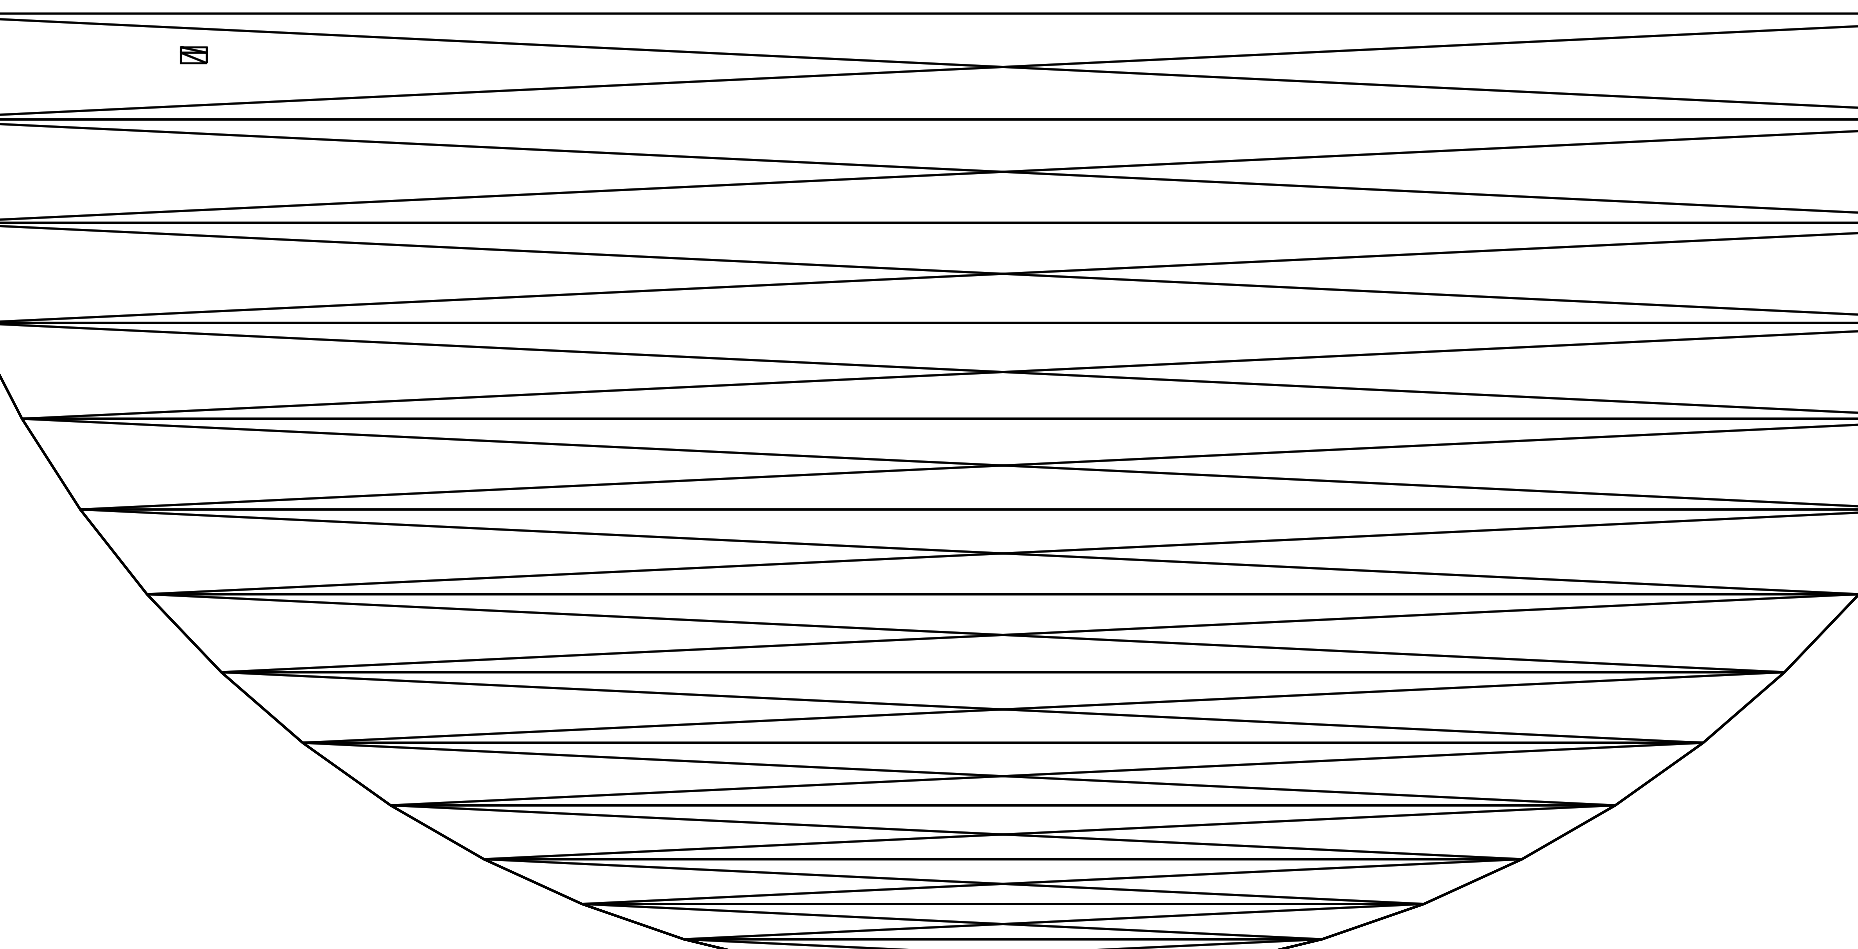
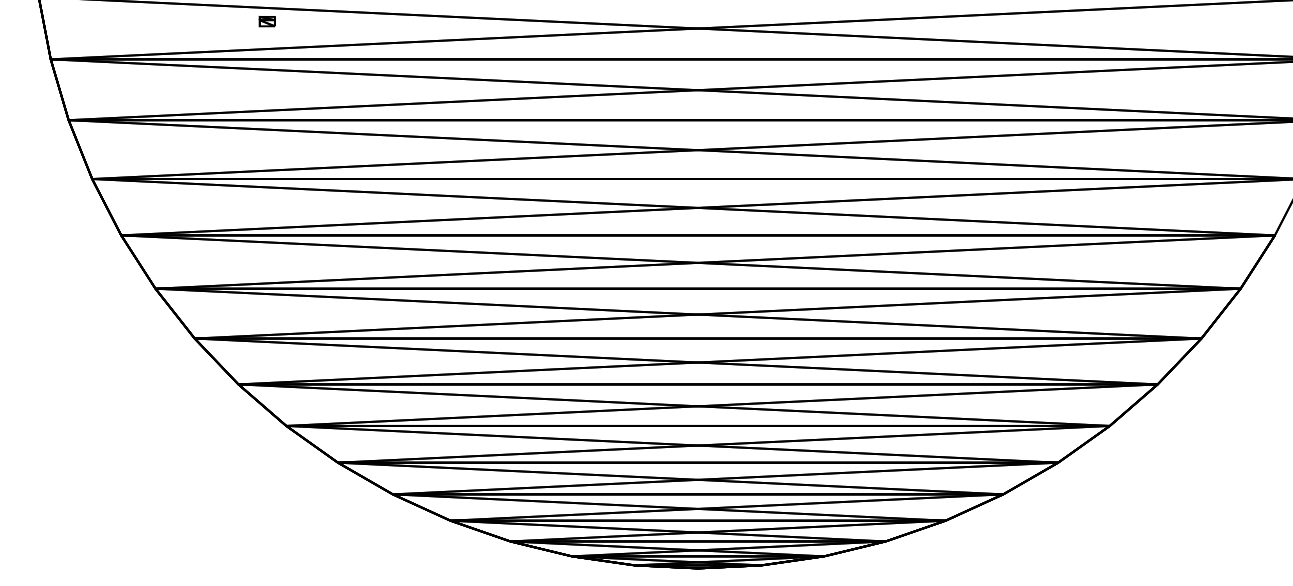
part: (192, 55) -> (266, 21), moved

